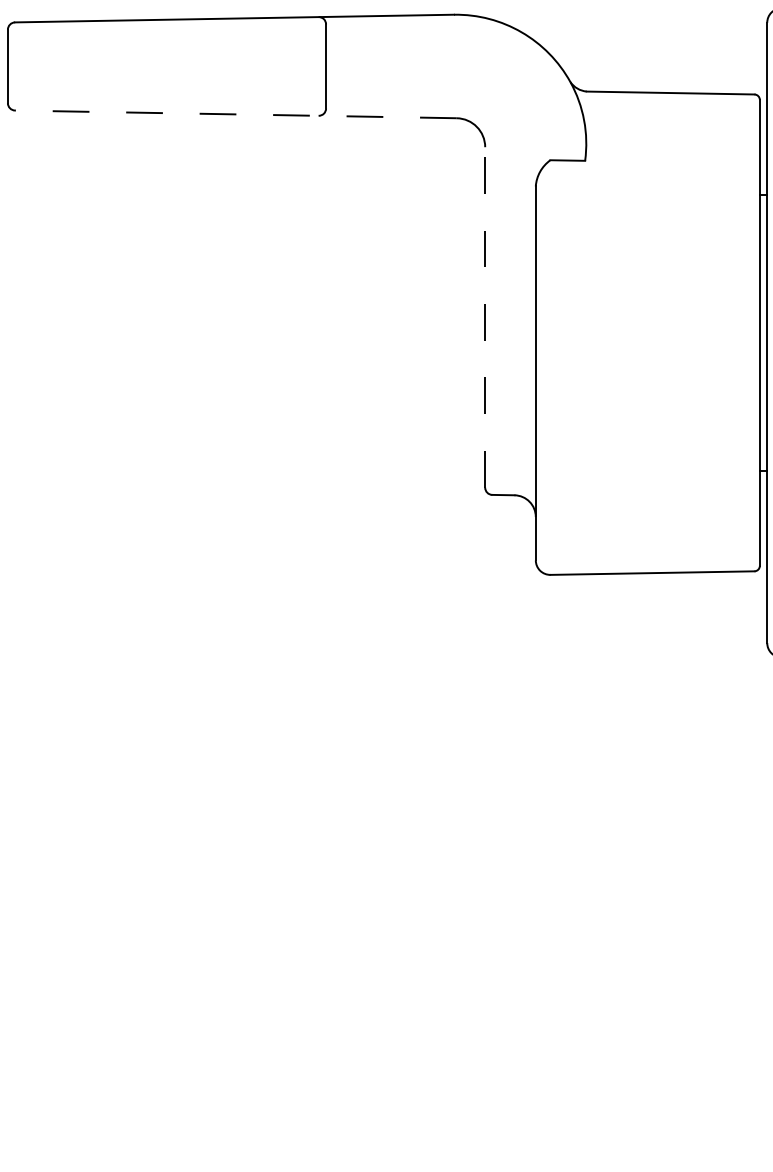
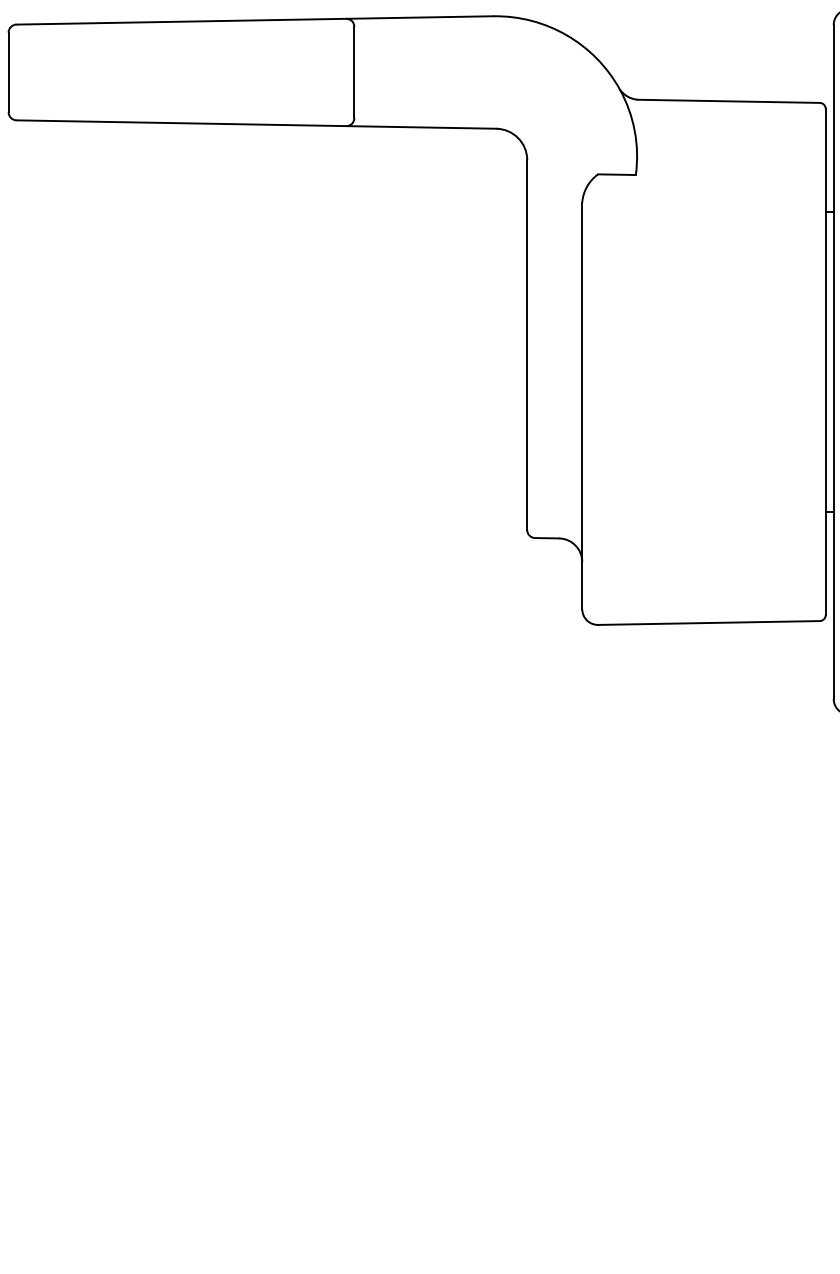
line: (236, 114) -> (256, 124), dashed -> solid
line: (485, 317) -> (527, 345), dashed -> solid

